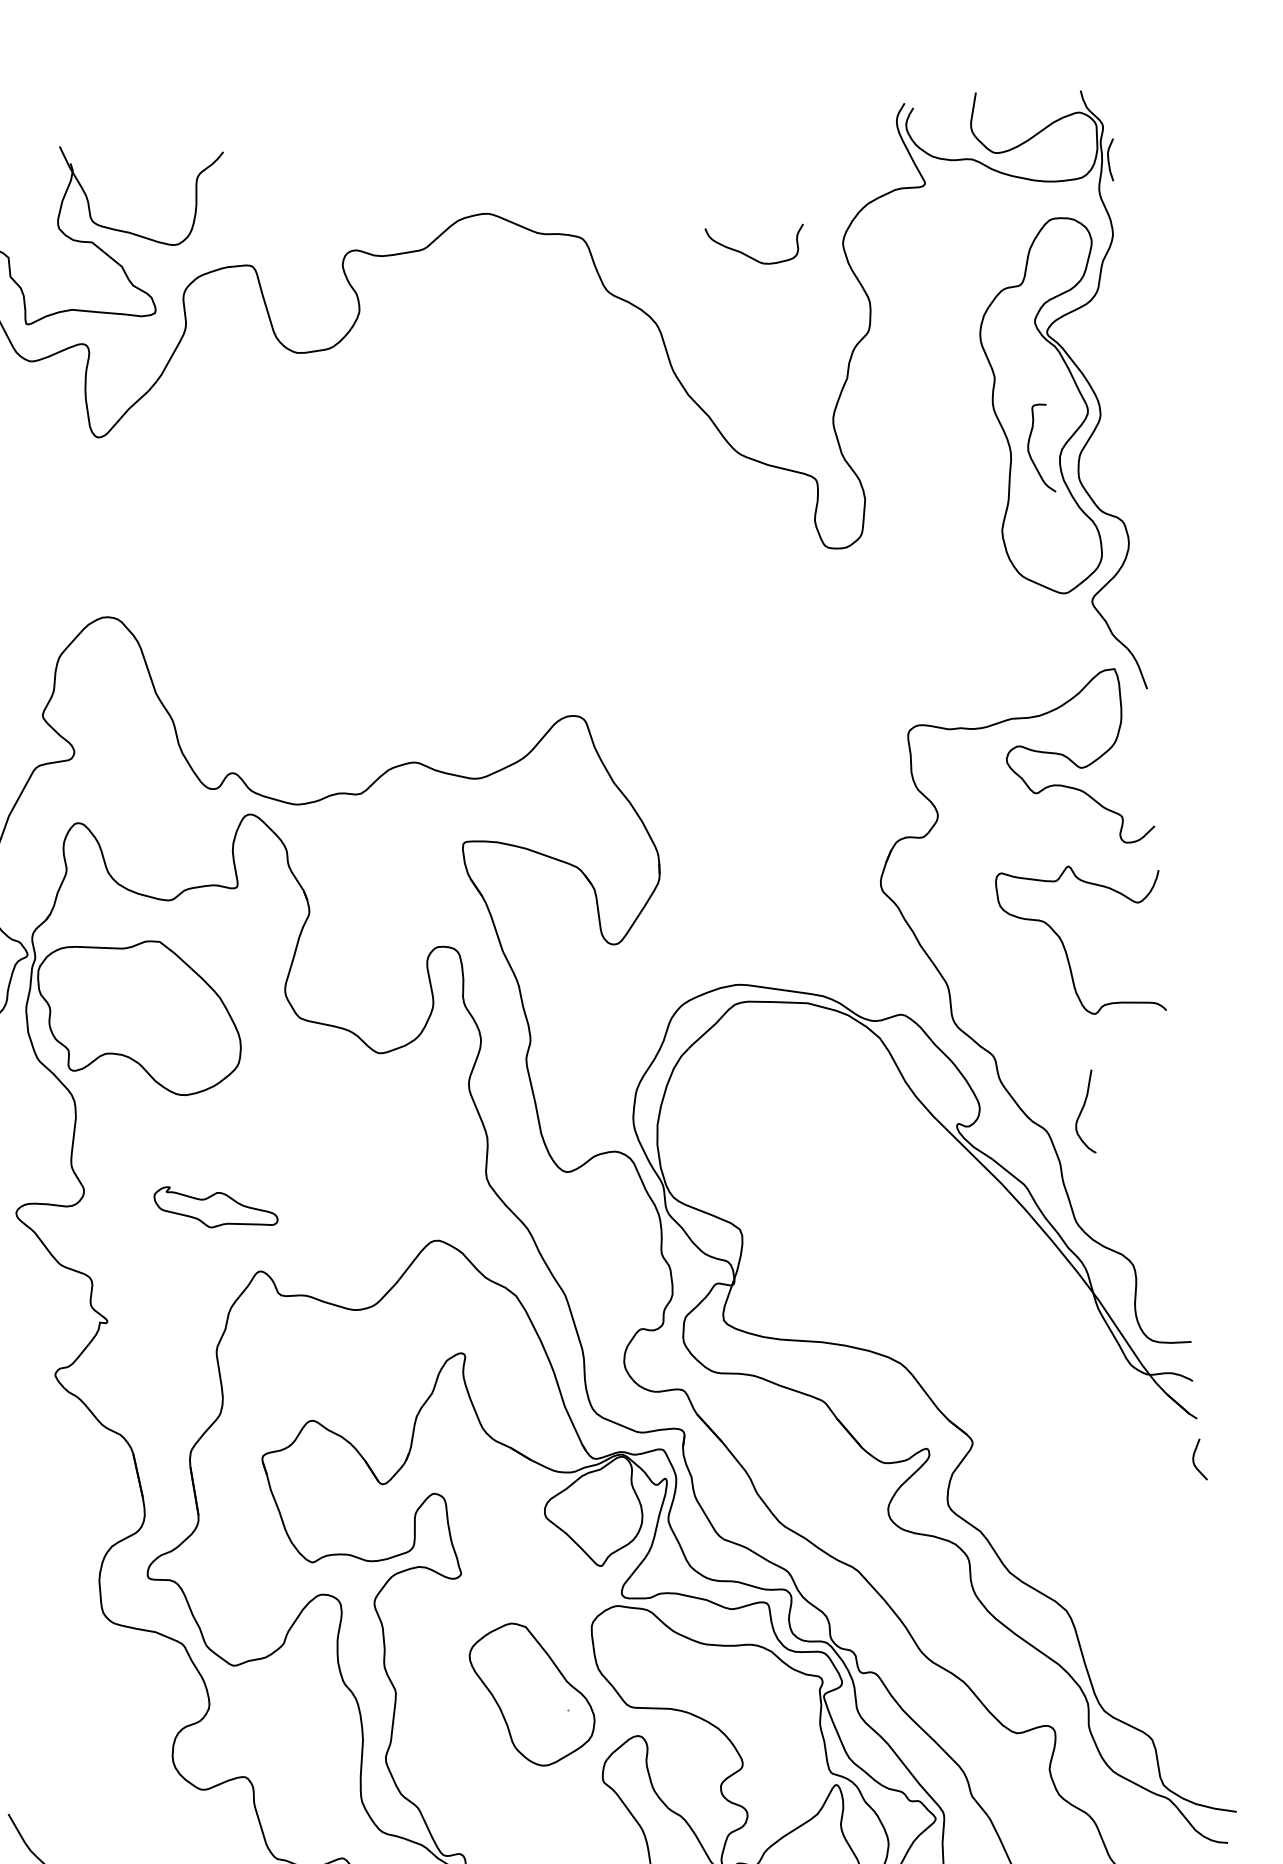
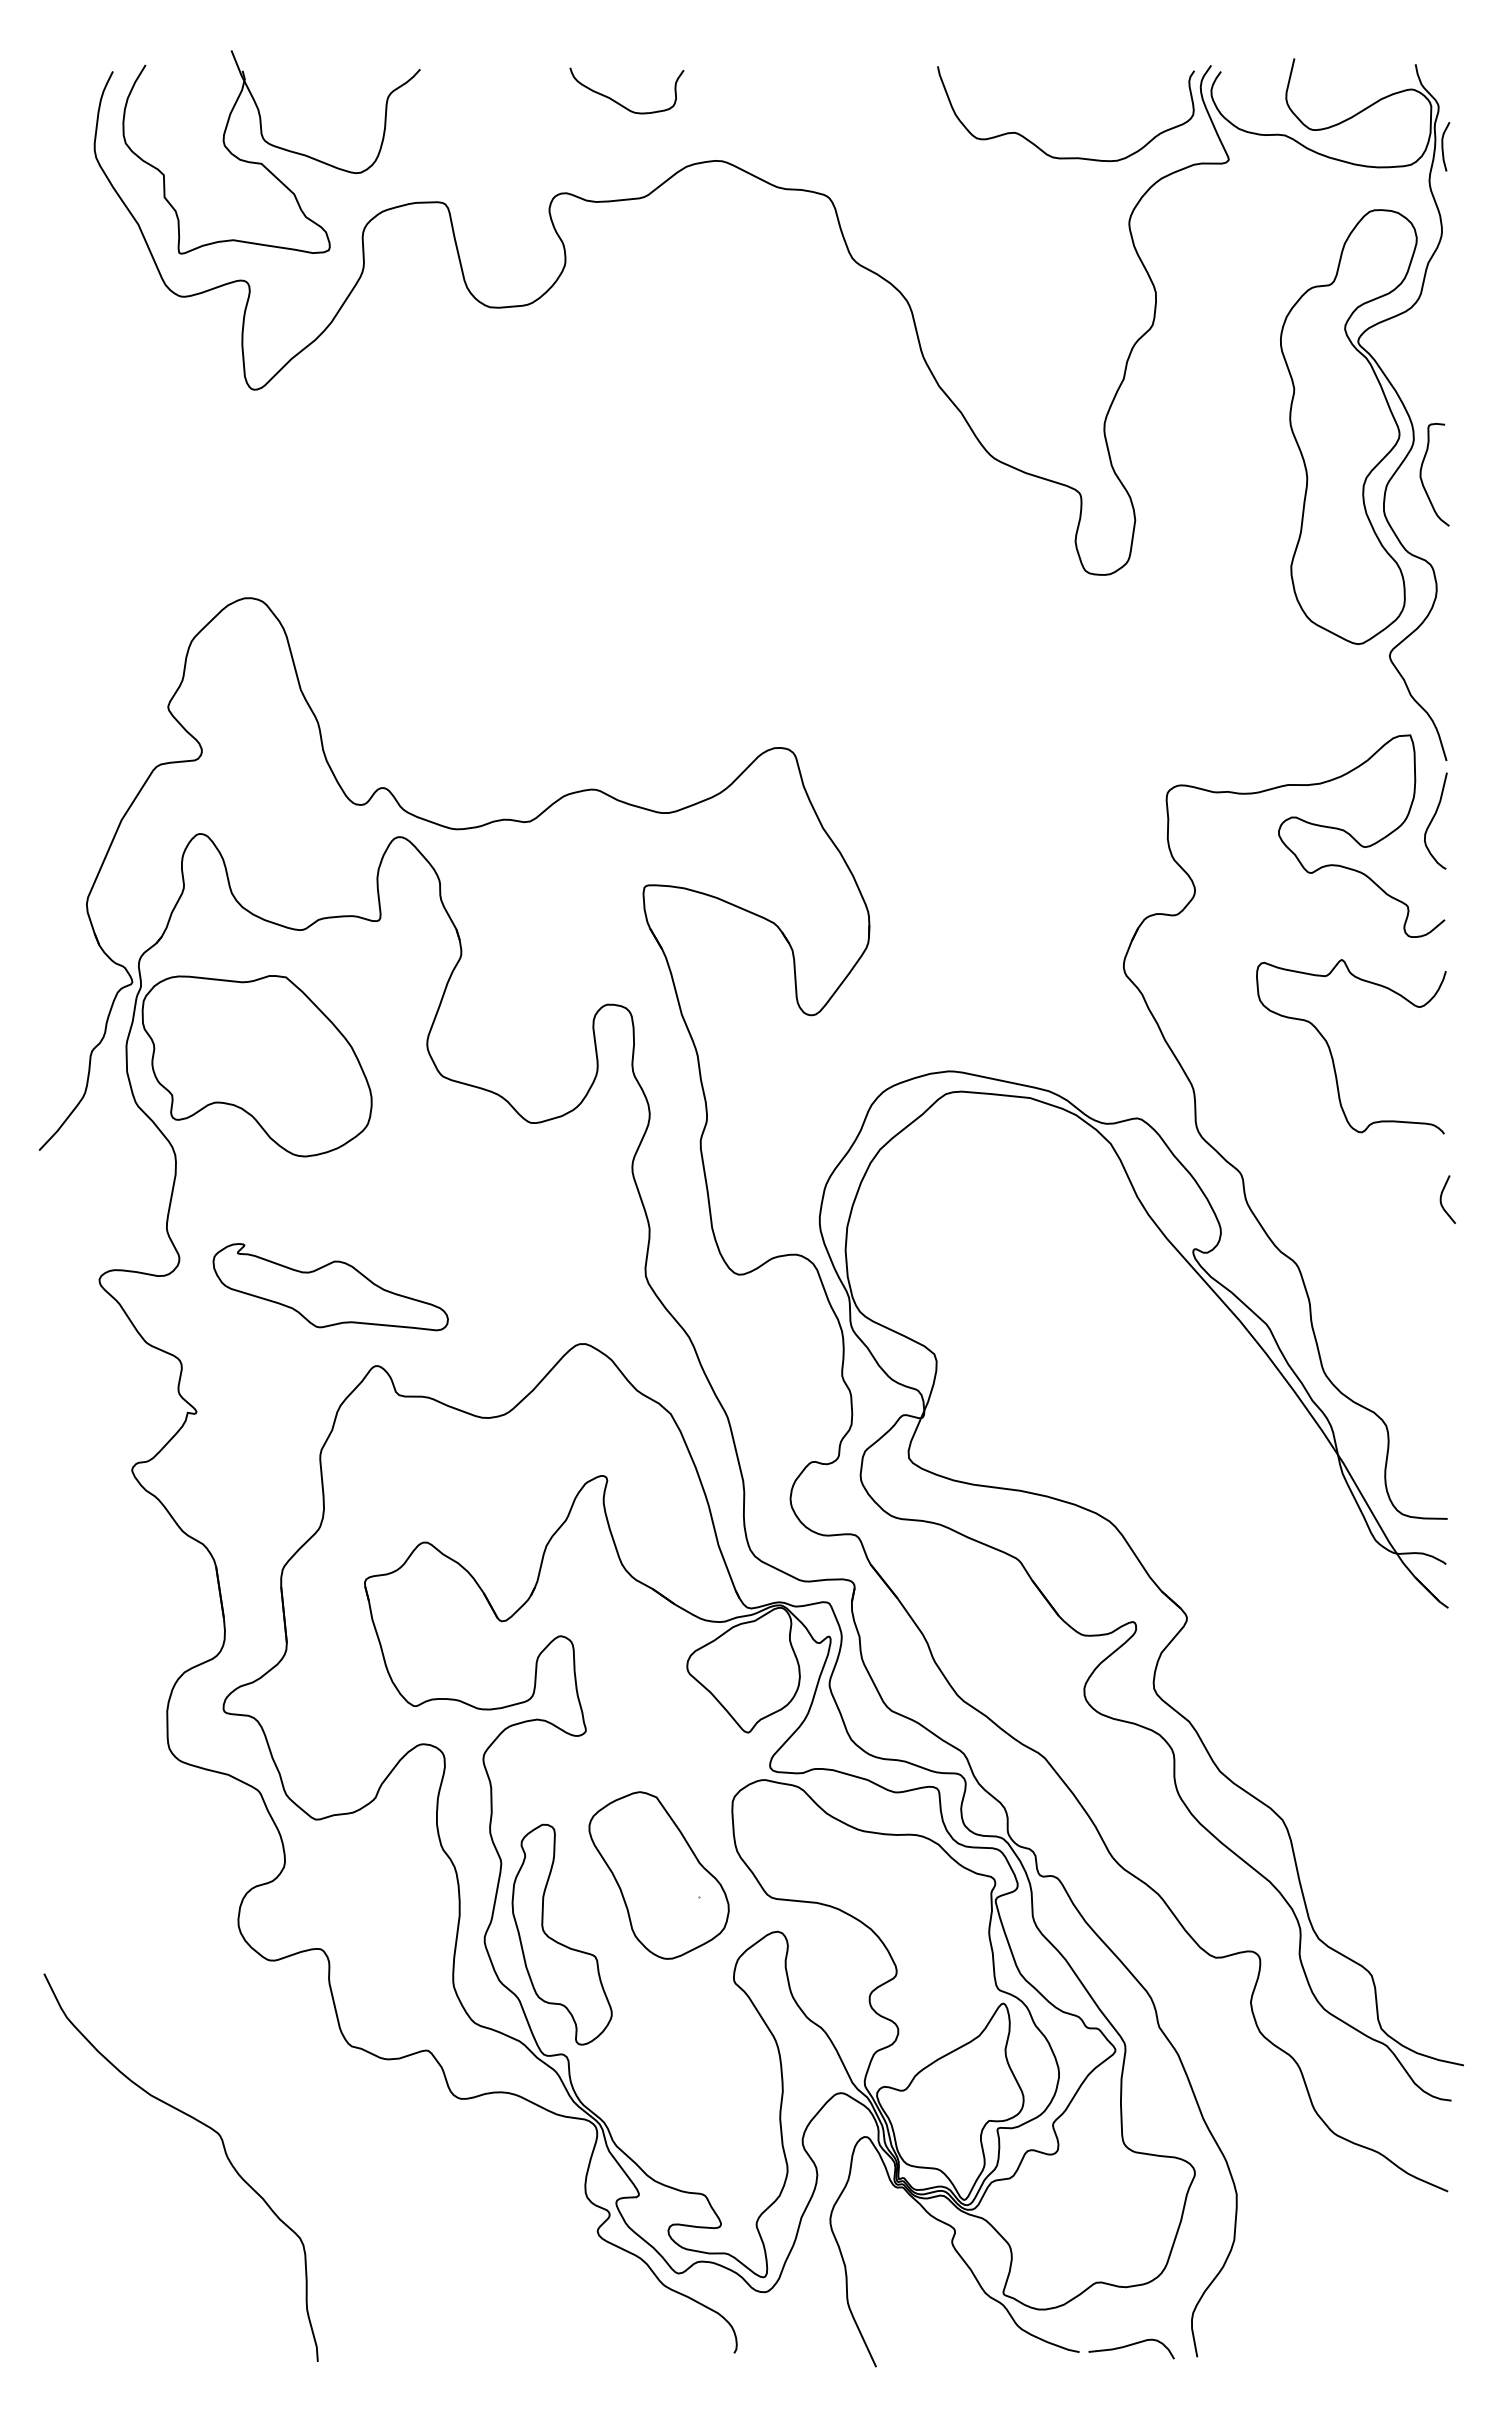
curve: (759, 182) -> (1037, 145), added
curve: (747, 254) -> (617, 101), moved
curve: (1029, 449) -> (1421, 474), moved
curve: (1082, 1110) -> (1433, 819), moved
part: (215, 1206) -> (330, 1287), size x1.67
curve: (1193, 1459) -> (1441, 1199), moved
part: (447, 1756) -> (556, 1940), added

